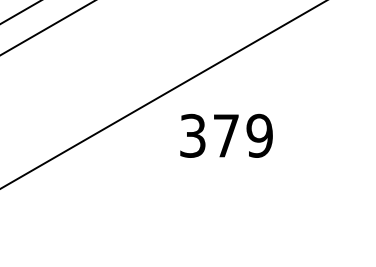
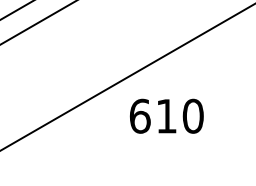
text: (226, 135) -> (166, 115), 379 -> 610

